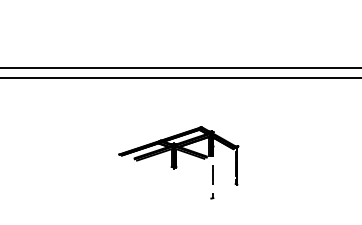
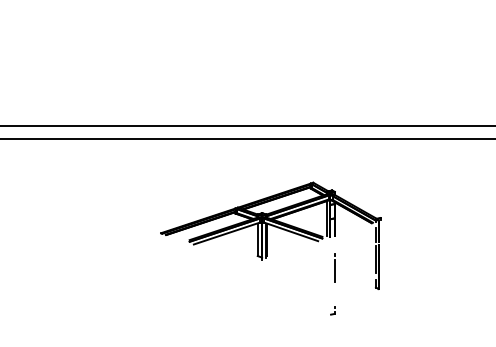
part: (178, 162) -> (270, 248), size x1.43

